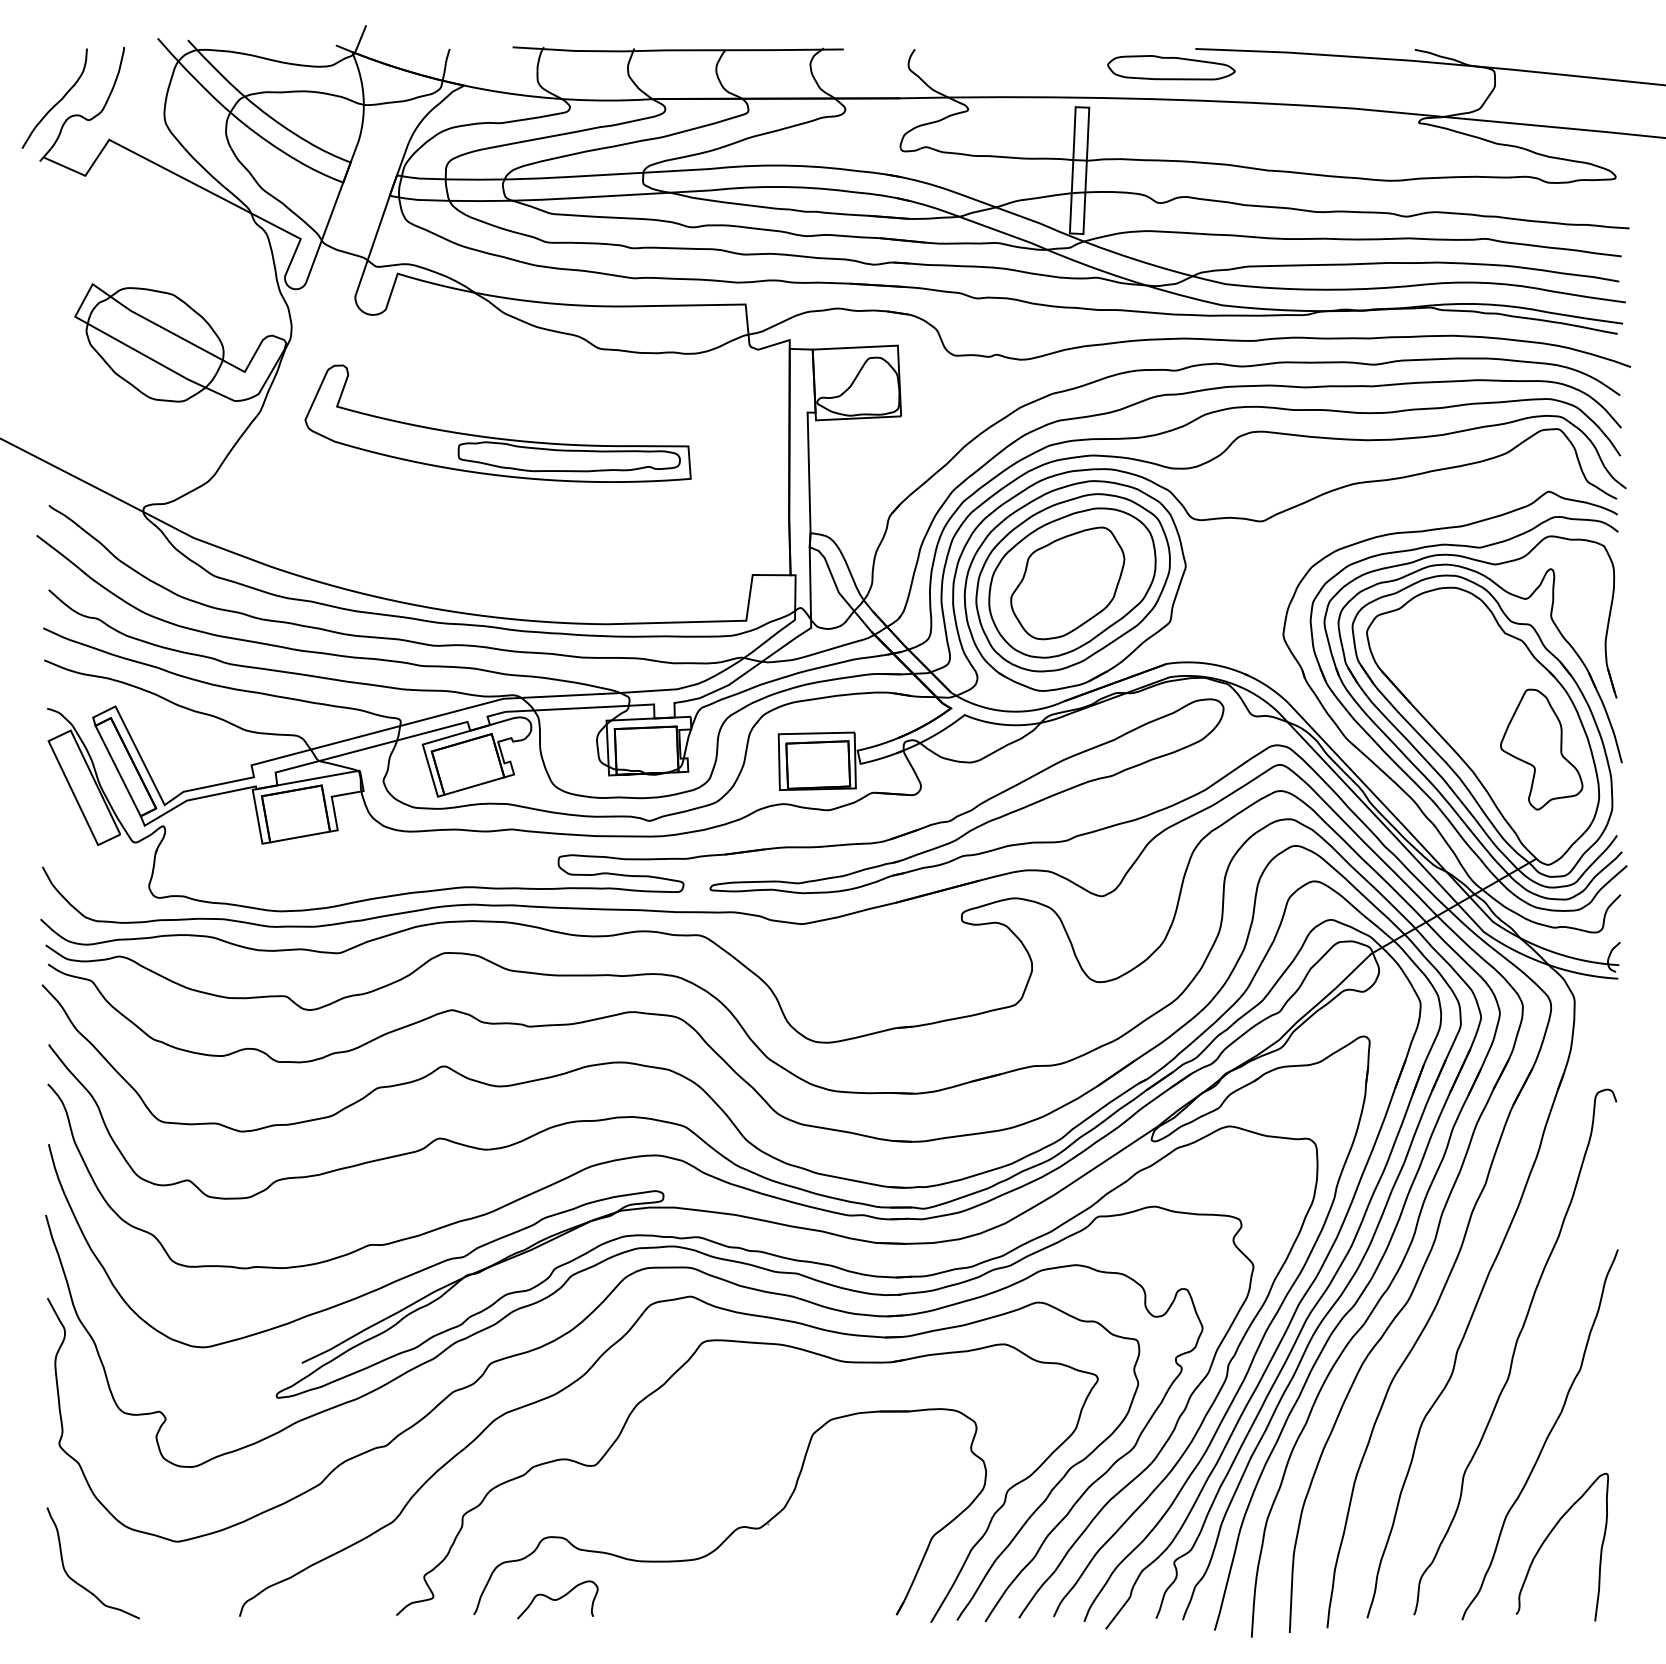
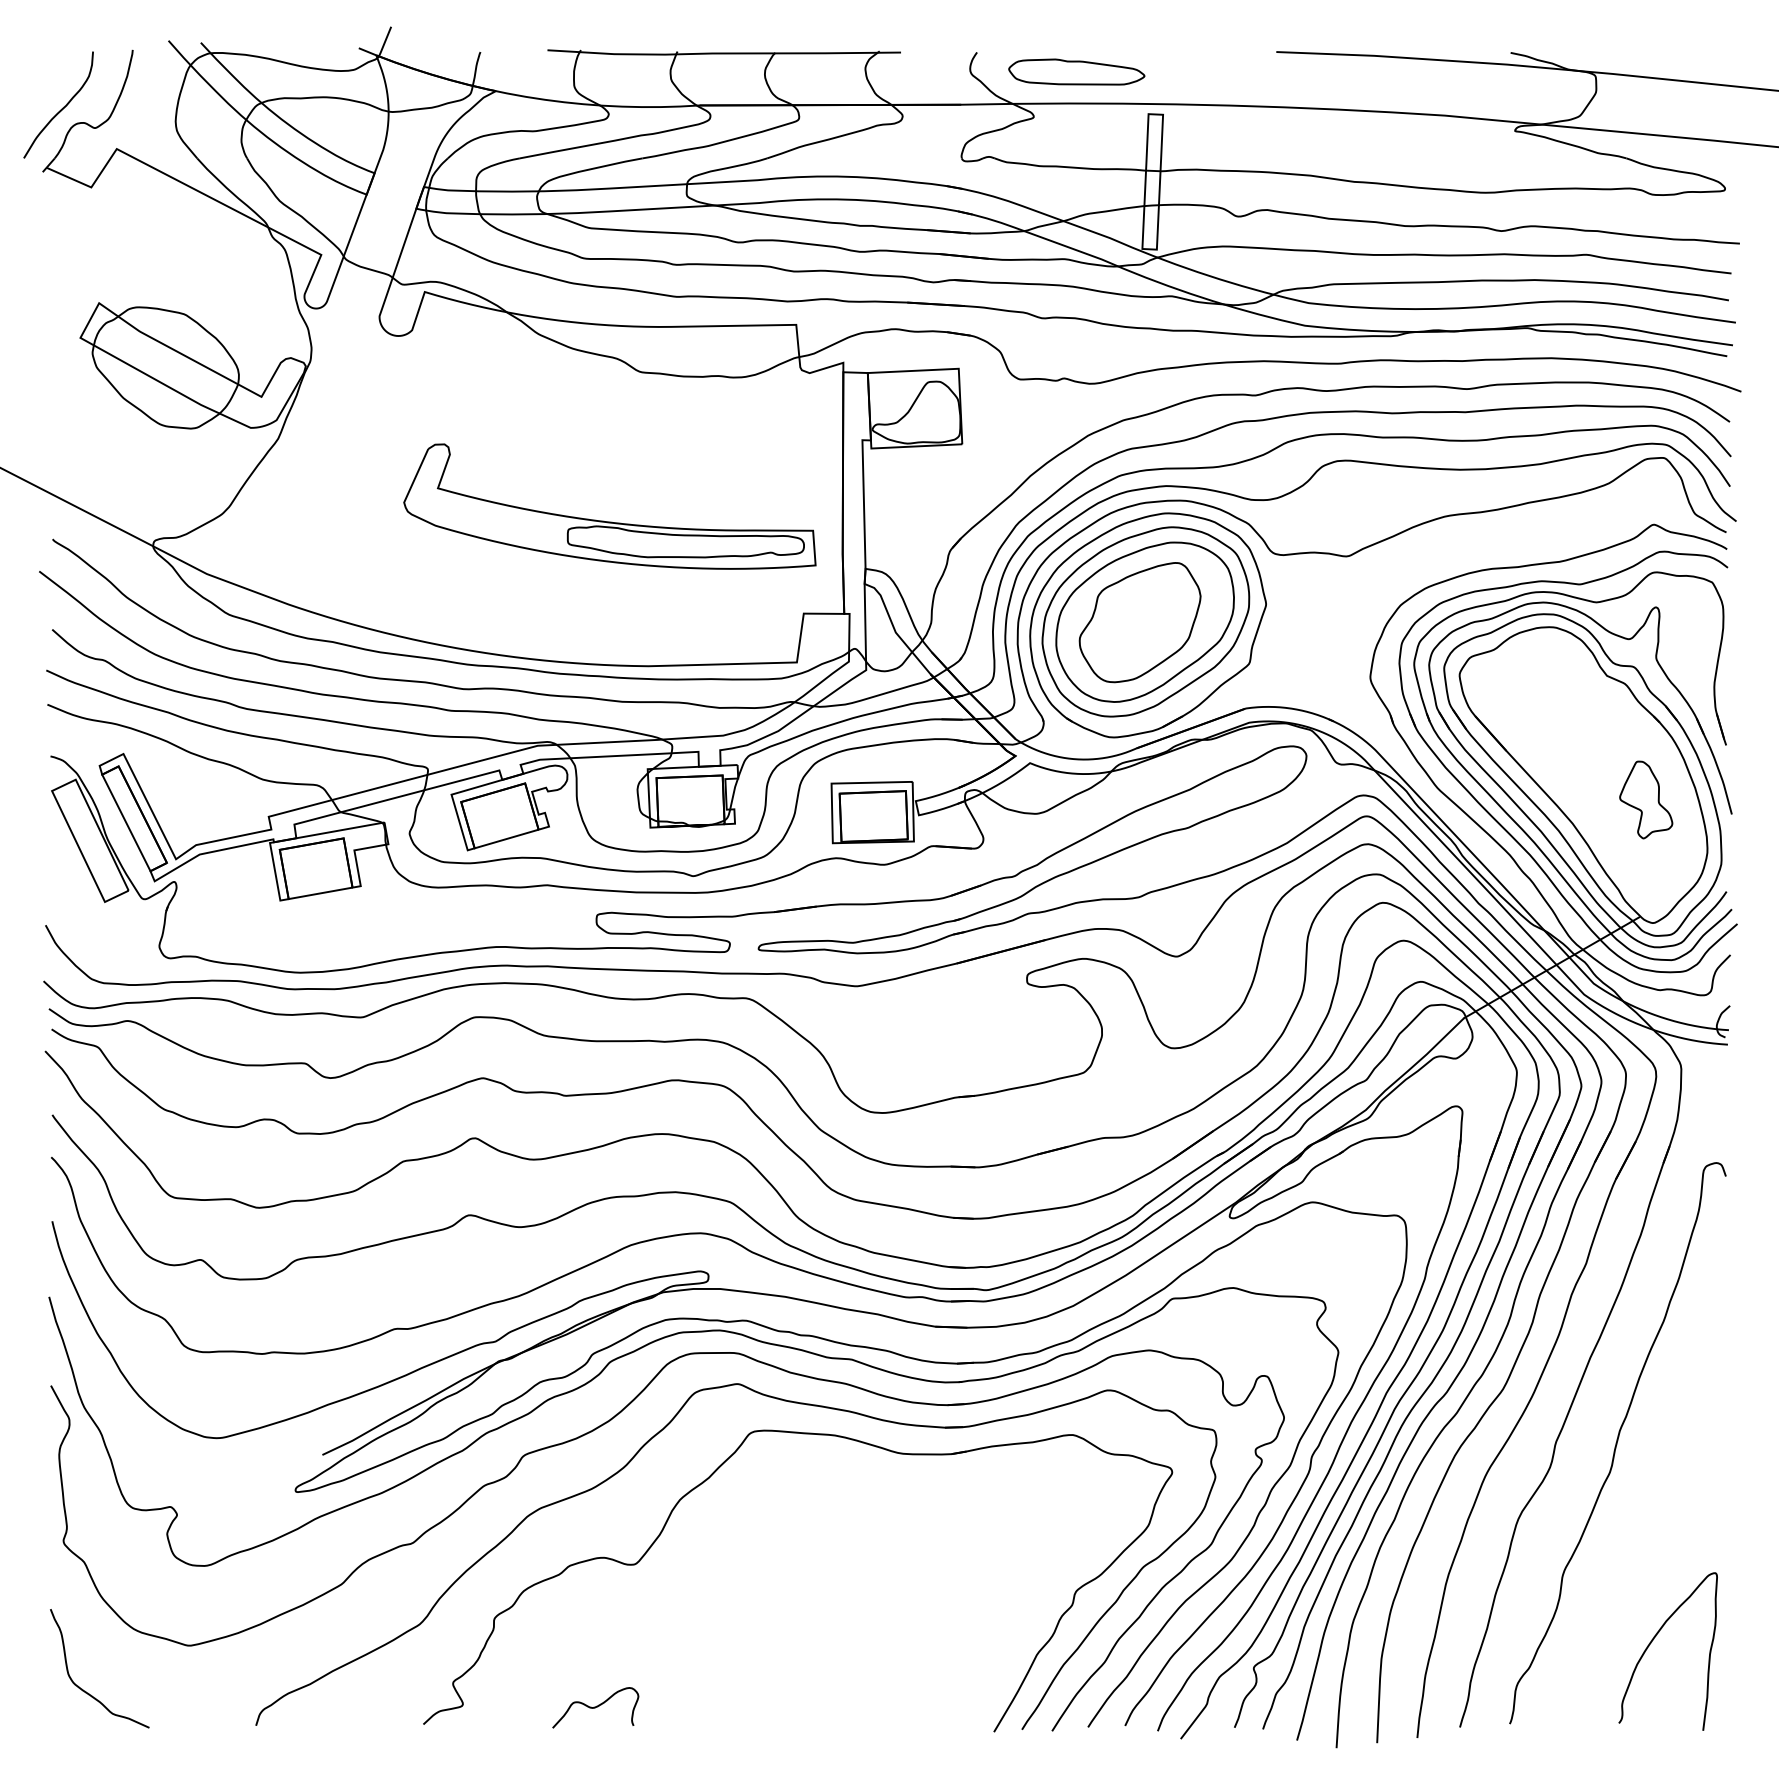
part: (1171, 67) -> (1076, 71), moved
part: (497, 437) -> (609, 521), moved
part: (1541, 749) -> (1645, 799), size x0.6
curve: (1546, 1437) -> (1651, 1534), removed
part: (737, 1527) -> (787, 1630), removed

